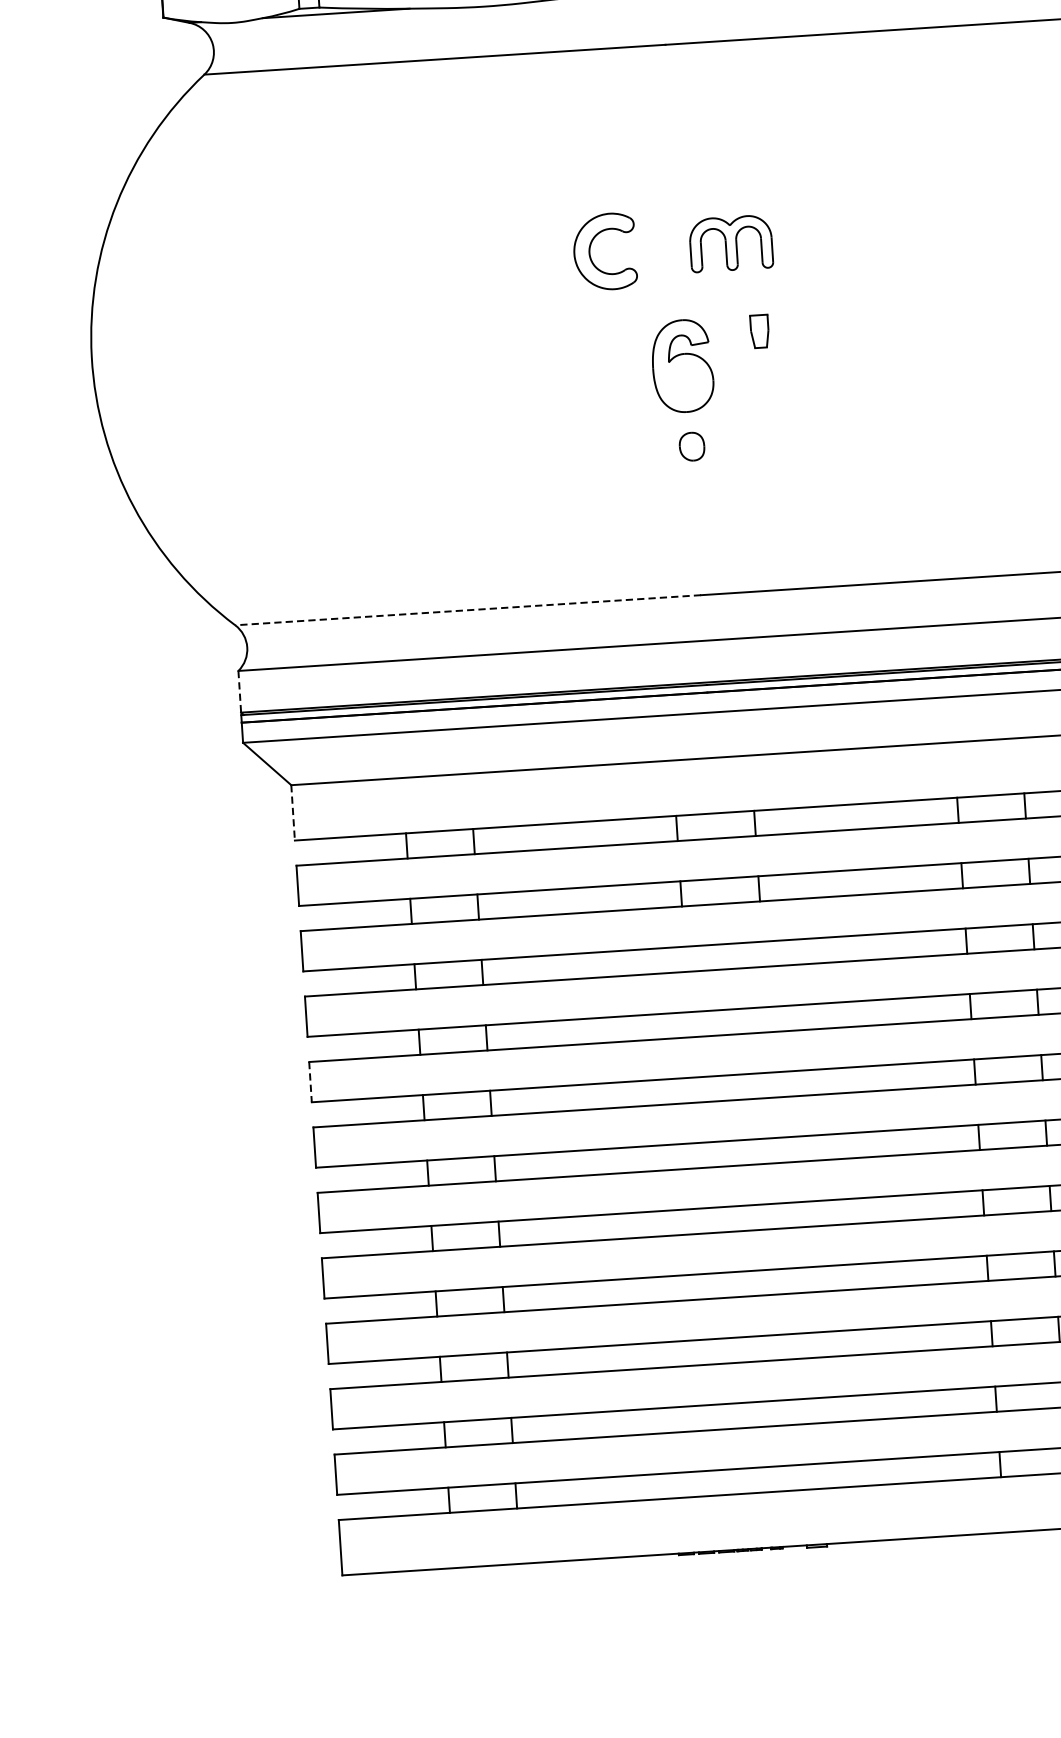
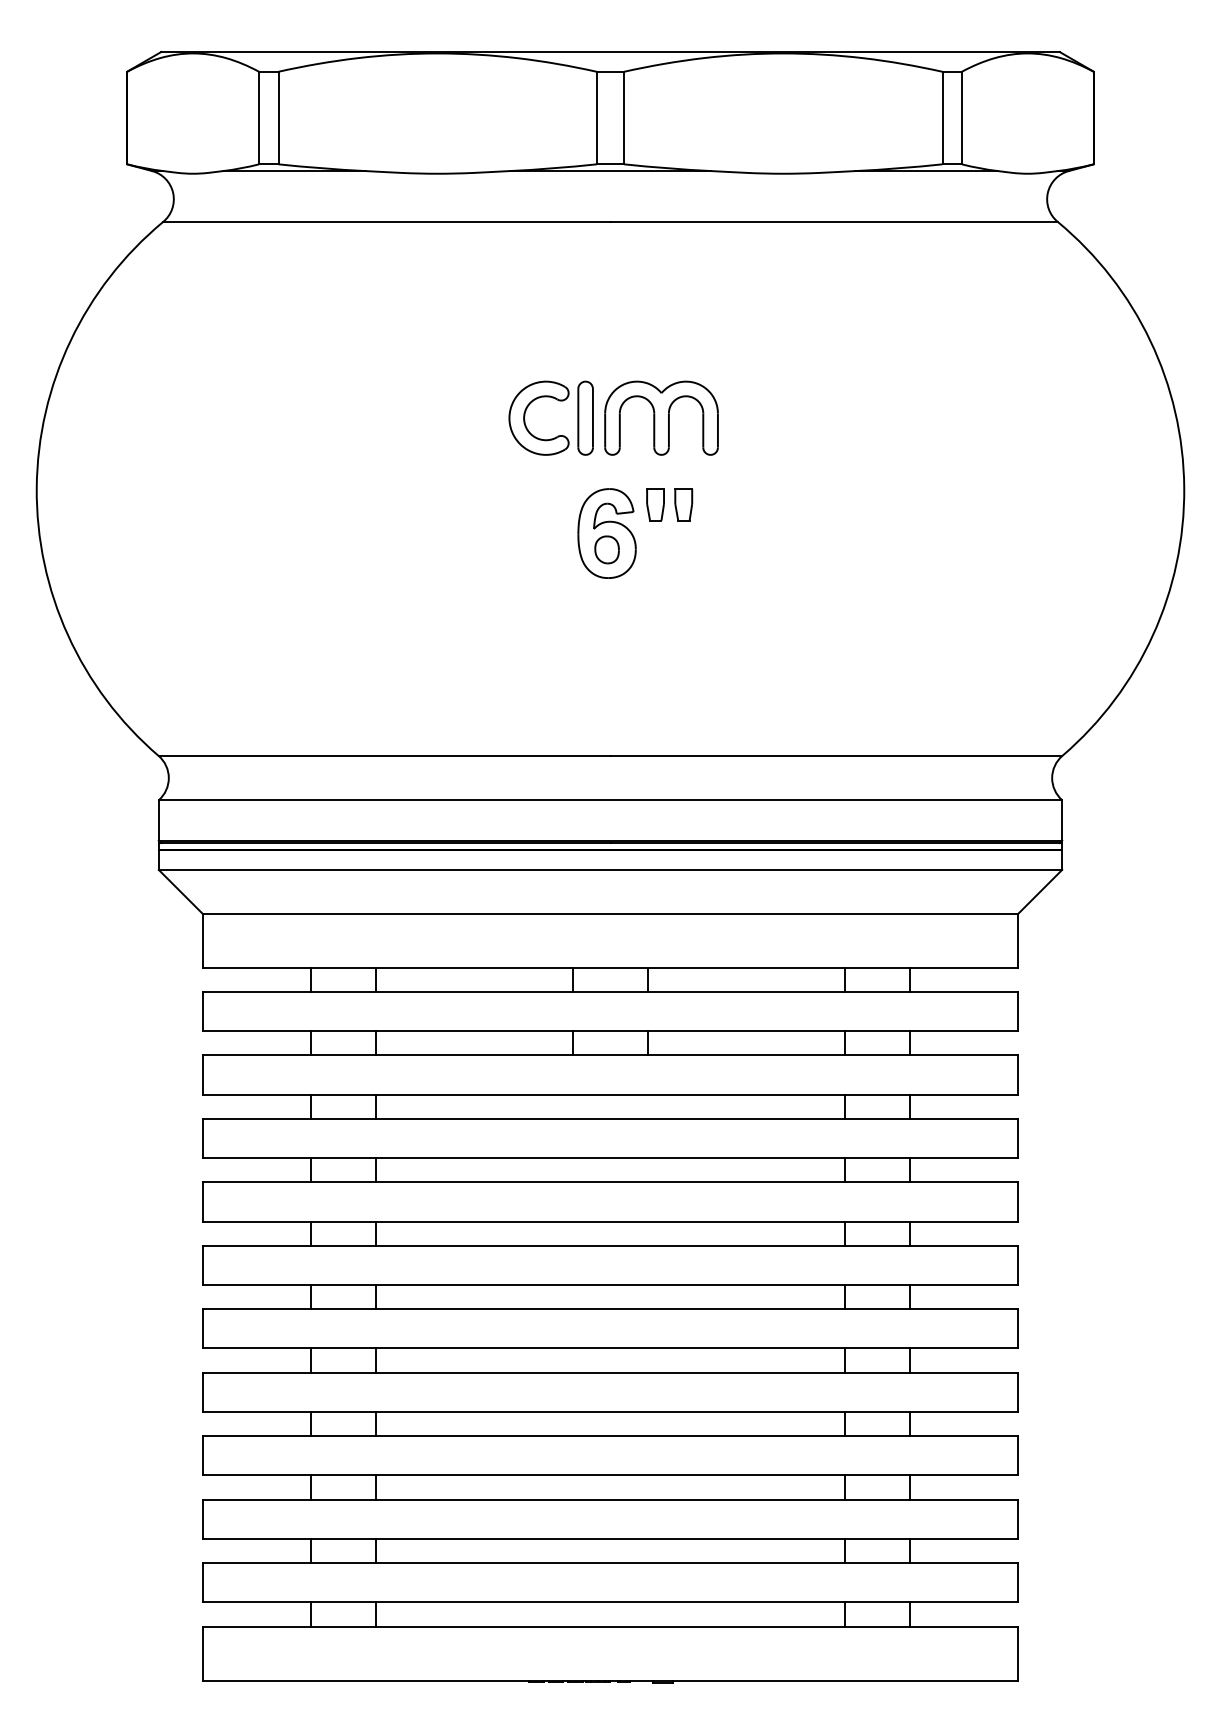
part: (731, 242) -> (661, 417), size x1.43
part: (652, 248) -> (585, 417), added
part: (730, 333) -> (655, 504), added
part: (691, 446) -> (606, 549), moved
line: (468, 609) -> (384, 755), dashed -> solid
line: (239, 691) -> (158, 820), dashed -> solid
line: (292, 812) -> (202, 940), dashed -> solid
line: (310, 1081) -> (202, 1201), dashed -> solid

